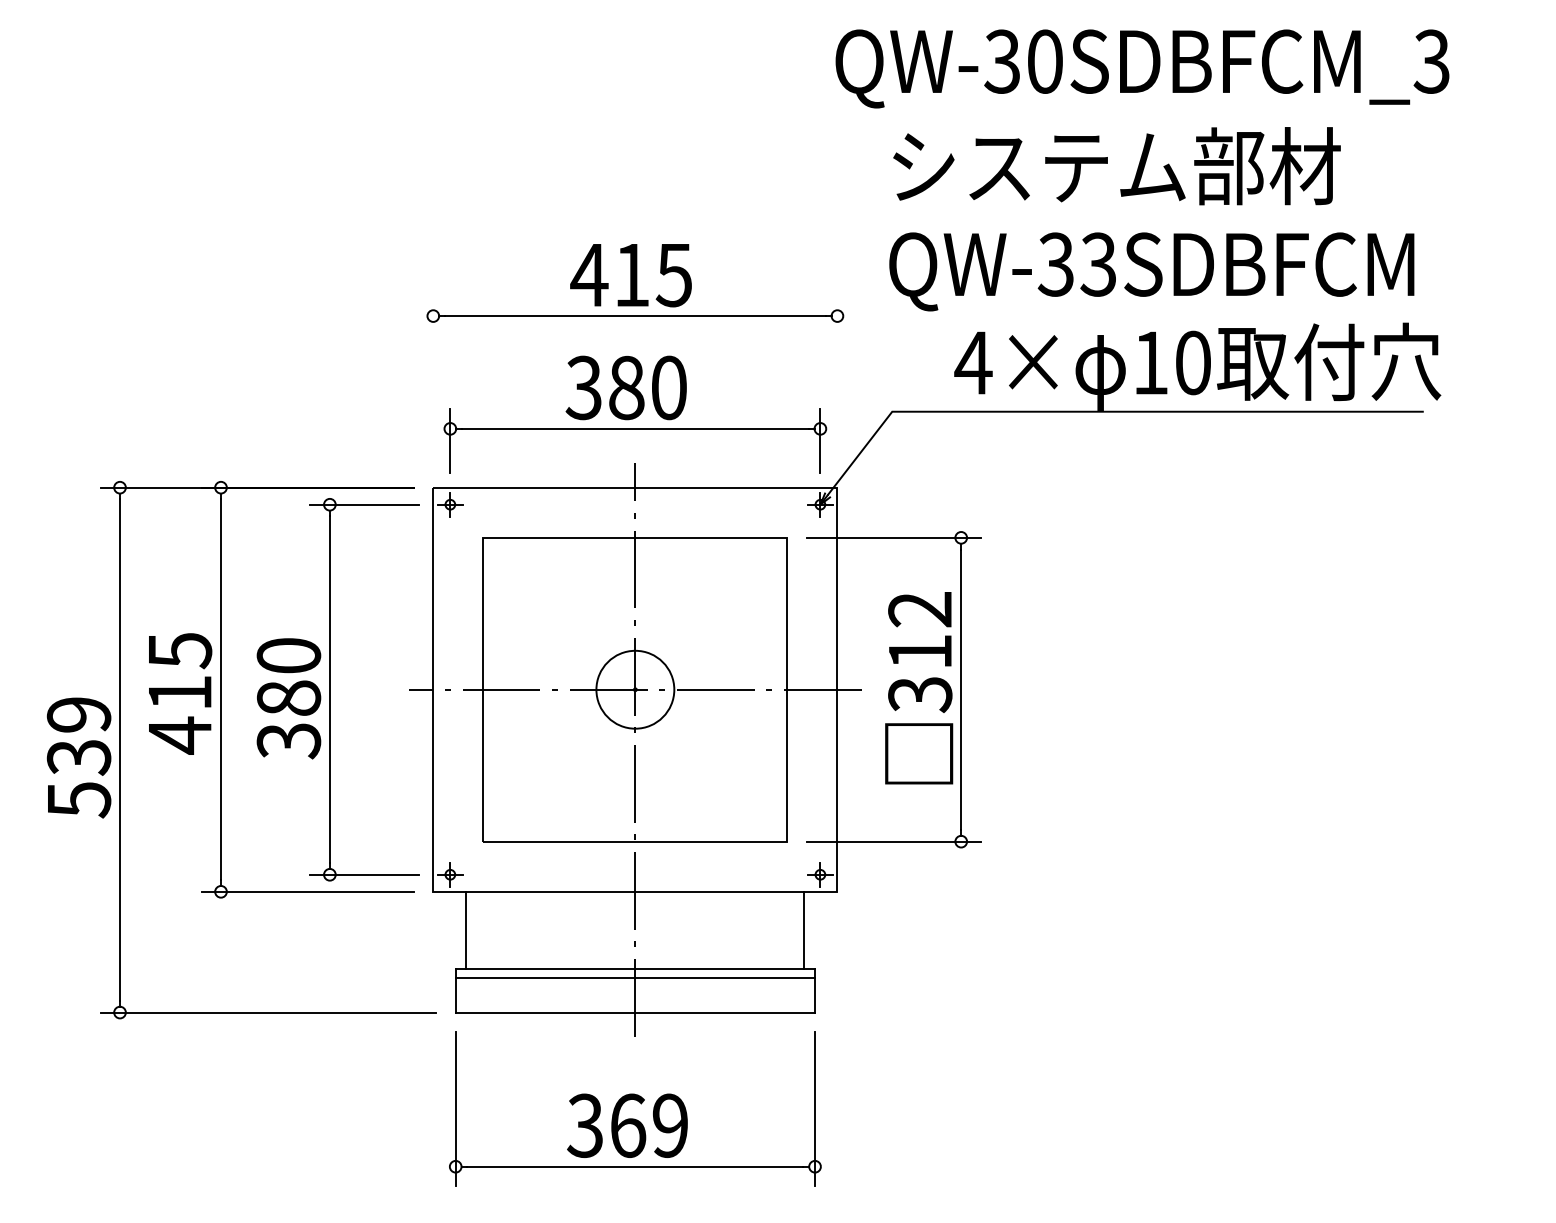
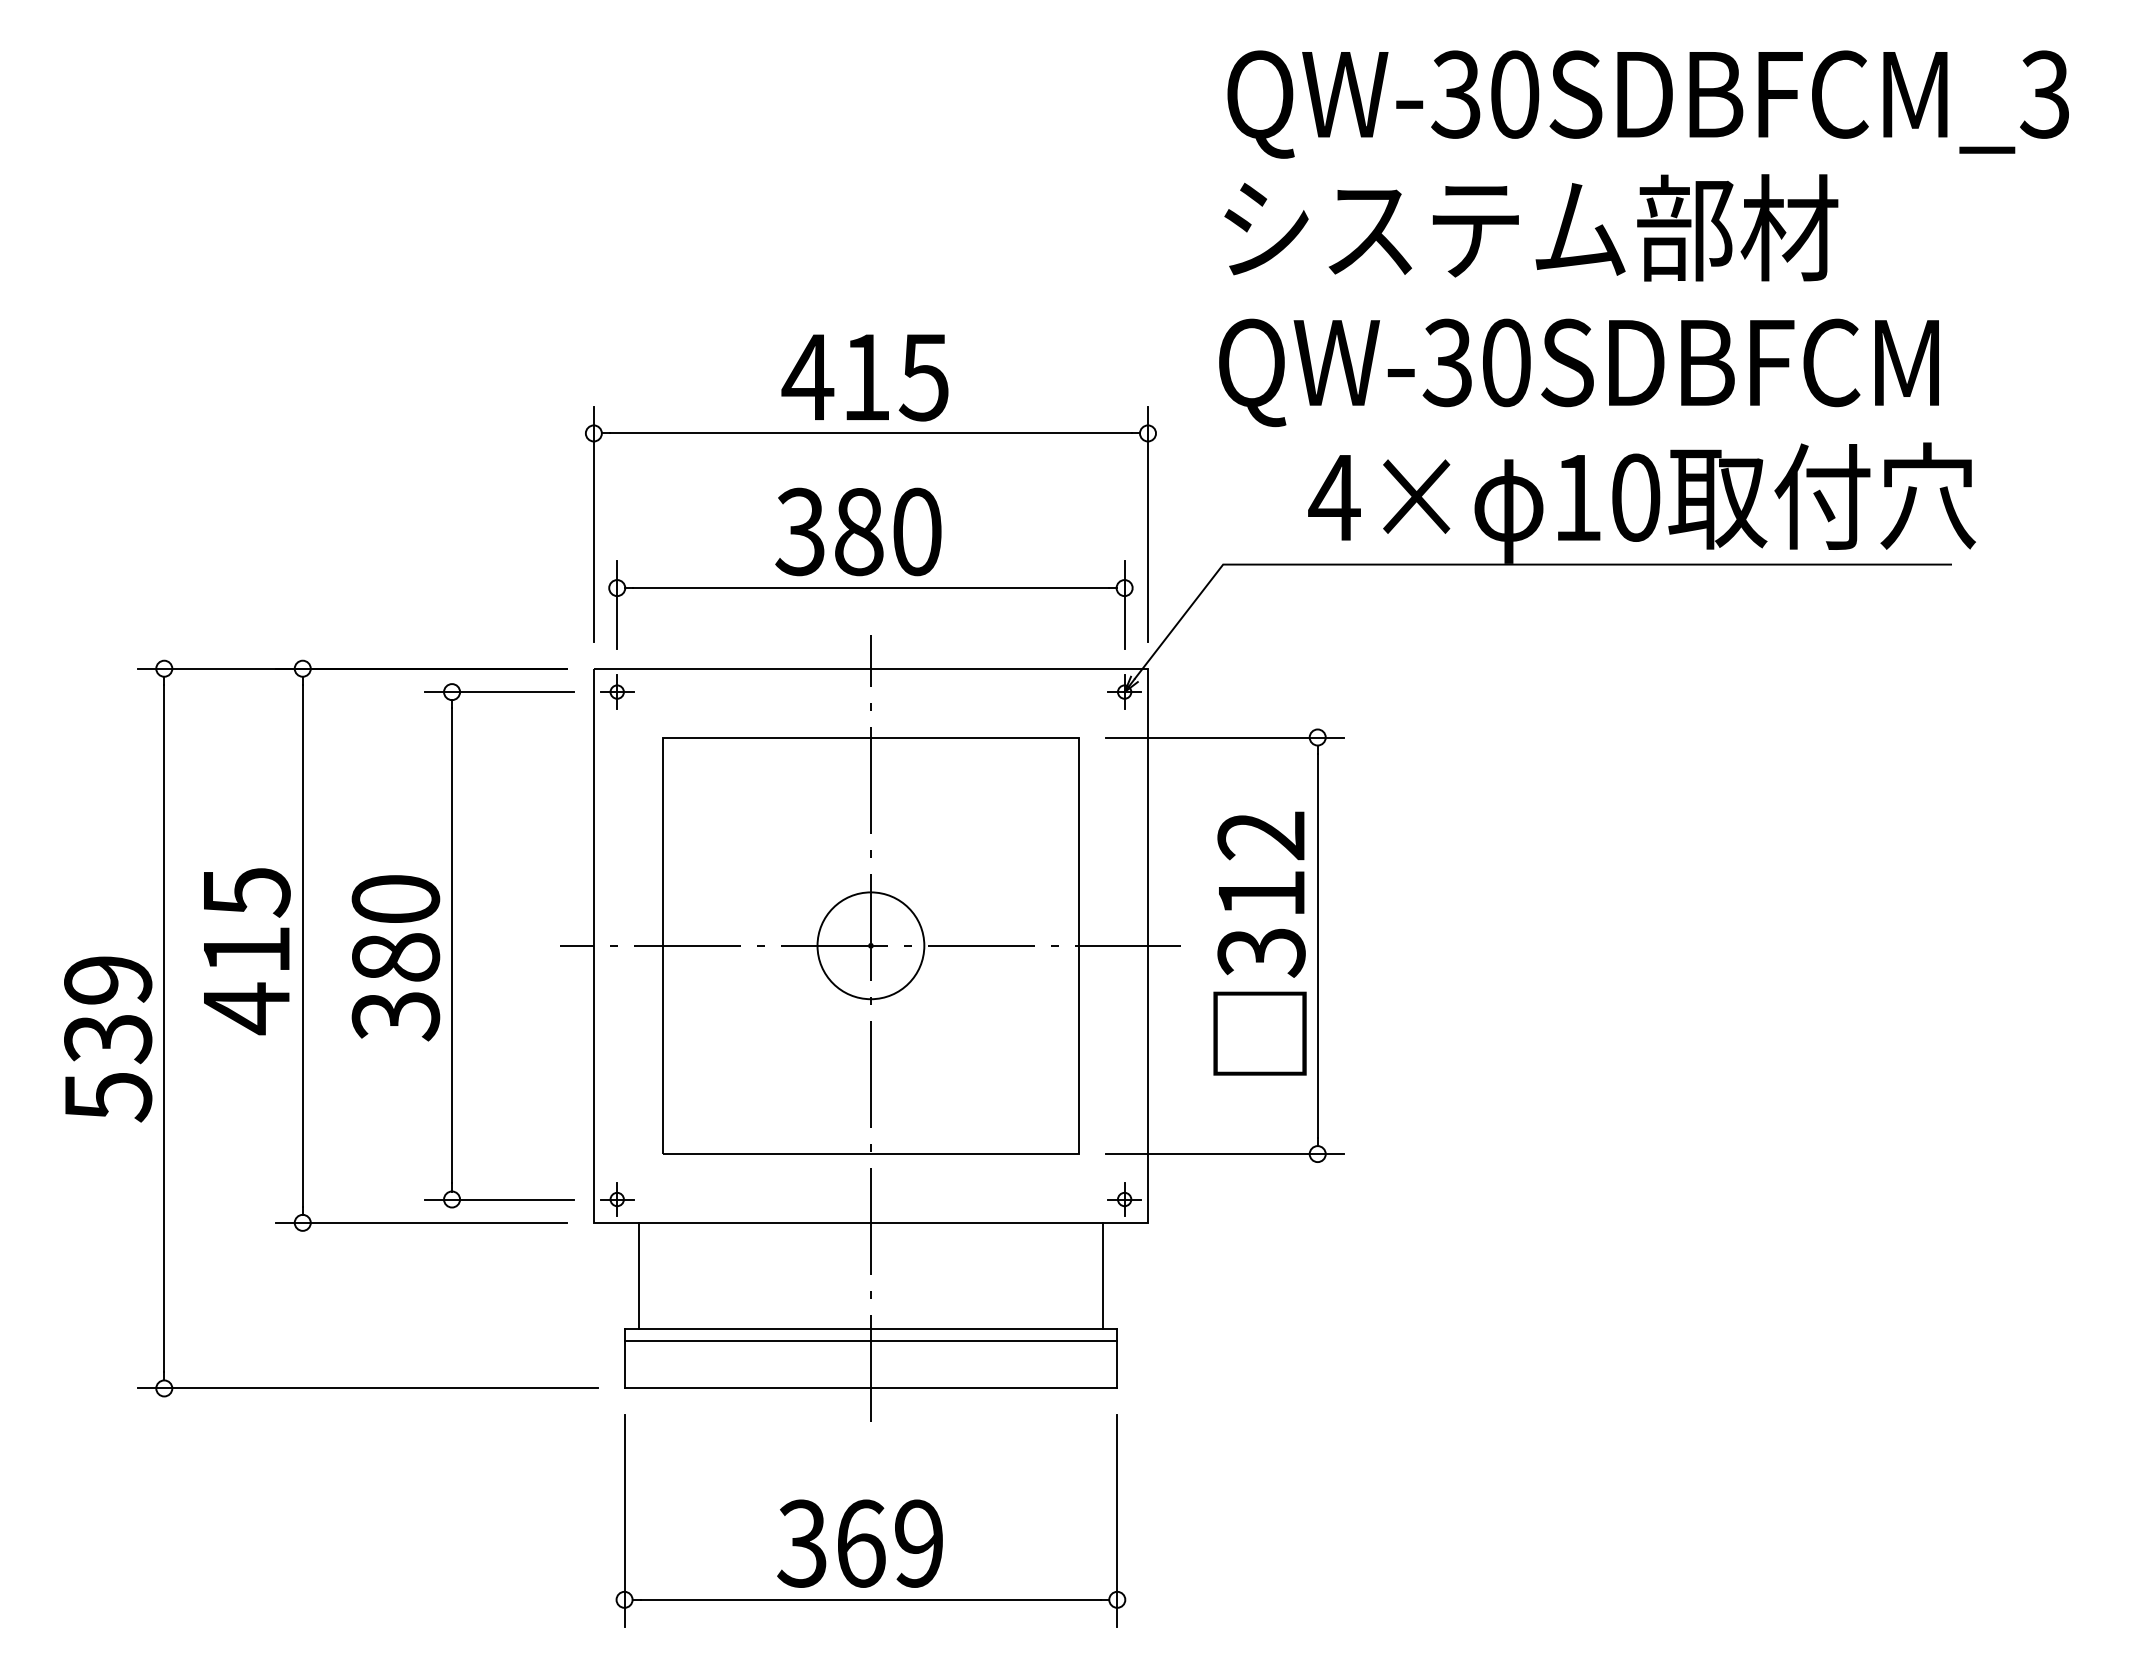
text: (1141, 68) -> (1647, 104), moved
text: (1098, 264) -> (1505, 362), QW-33SDBFCM -> QW-30SDBFCM
line: (433, 382) -> (593, 524), added
line: (837, 382) -> (1148, 524), added

